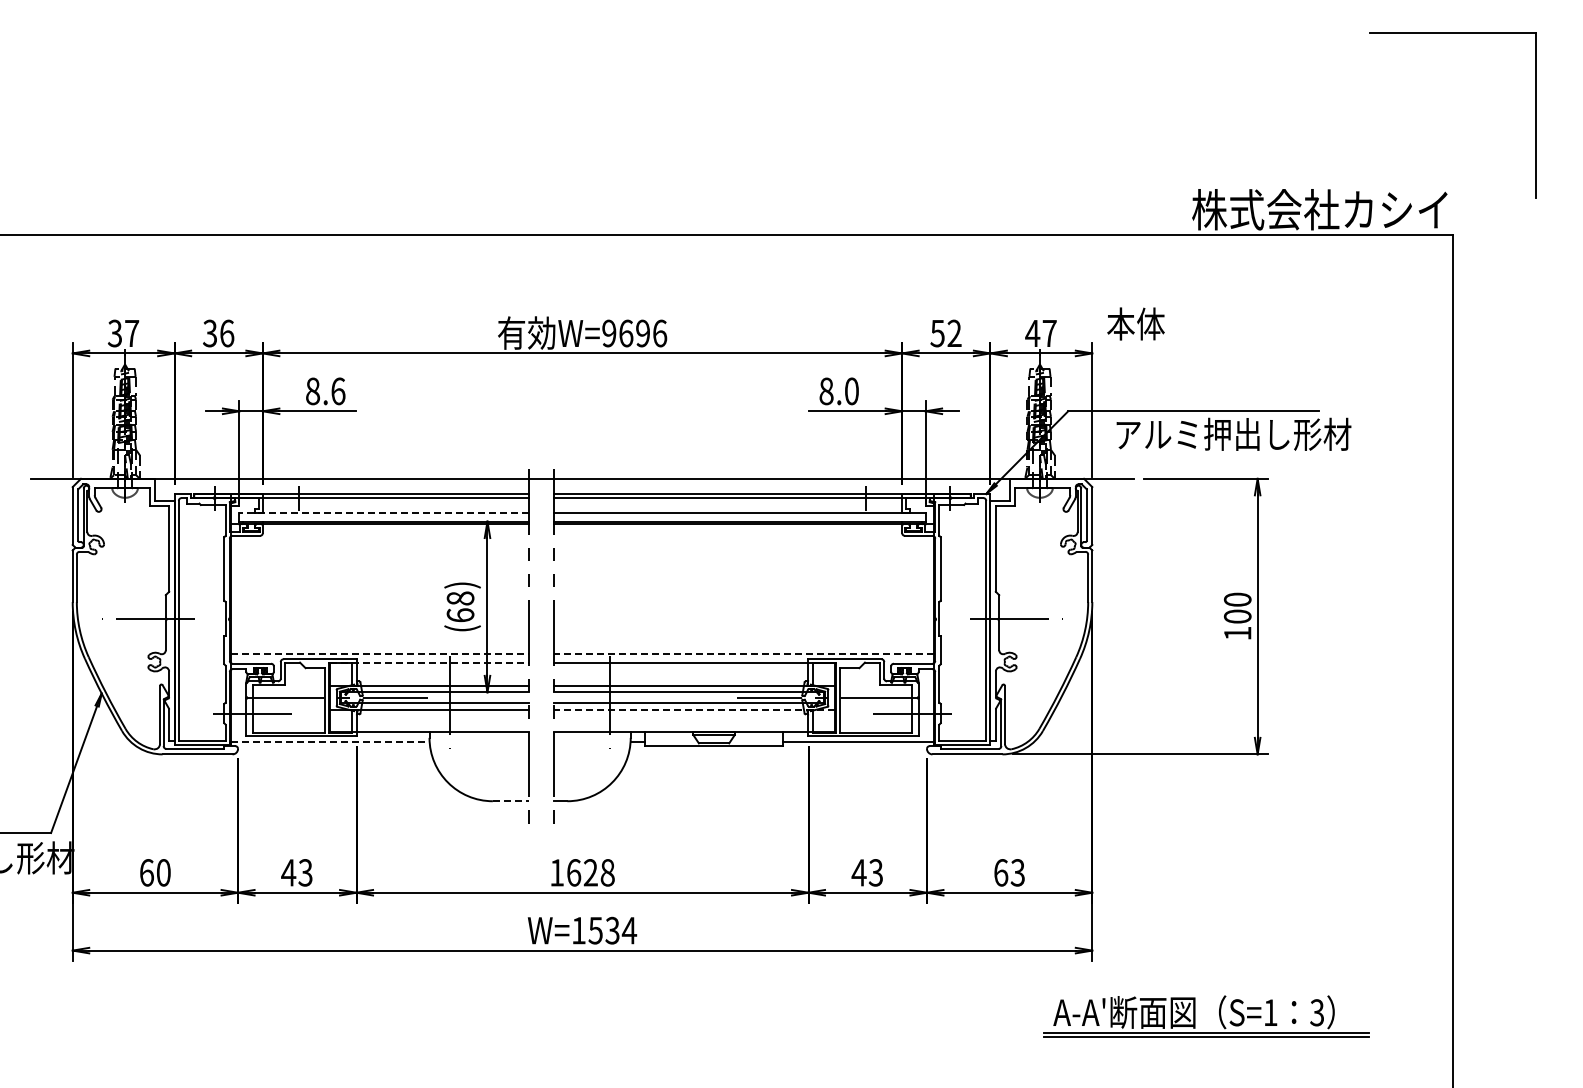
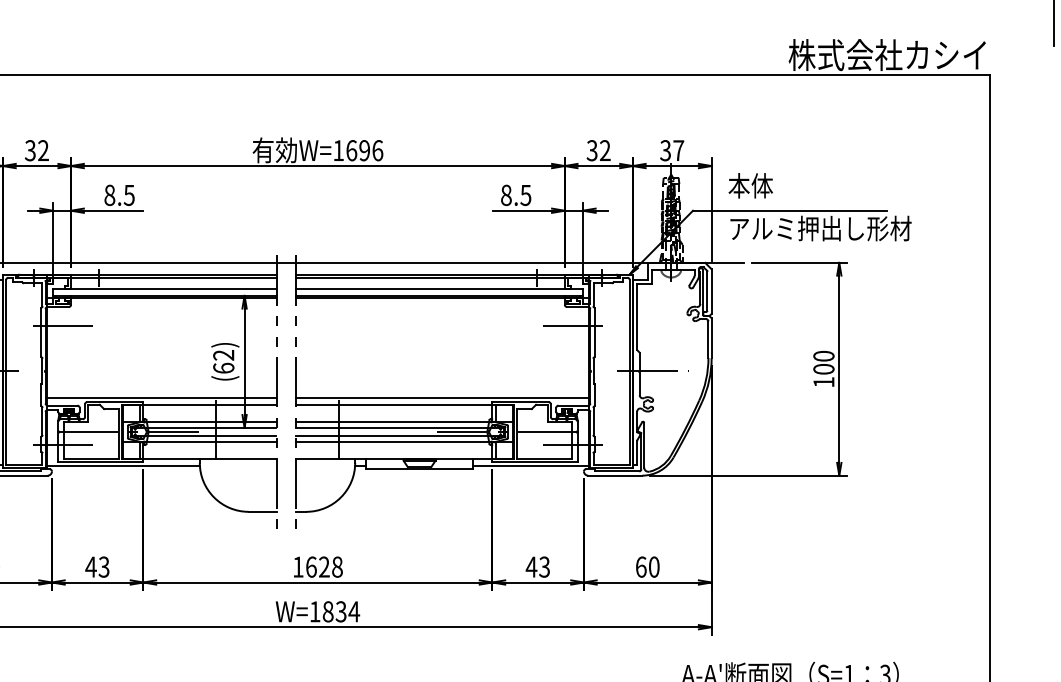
text: (1135, 323) -> (750, 185), moved
text: (937, 332) -> (592, 149), 52 -> 32
text: (227, 333) -> (43, 150), 36 -> 32
text: (609, 333) -> (338, 150), W=9696 -> W=1696
text: (1032, 333) -> (665, 150), 47 -> 37
text: (338, 391) -> (129, 195), 8.6 -> 8.5
text: (851, 391) -> (525, 195), 8.0 -> 8.5
line: (384, 513) -> (165, 289), dashed -> solid
line: (254, 560) -> (64, 325), added
line: (909, 560) -> (570, 325), added
text: (460, 598) -> (223, 355), (68) -> (62)
line: (379, 653) -> (161, 397), dashed -> solid
line: (743, 653) -> (442, 397), dashed -> solid
line: (430, 663) -> (200, 405), dashed -> solid
line: (694, 710) -> (404, 441), dashed -> solid
line: (330, 741) -> (123, 465), dashed -> solid
line: (510, 801) -> (262, 512), dashed -> solid
text: (1017, 872) -> (653, 566), 63 -> 60
text: (595, 930) -> (327, 611), W=1534 -> W=1834

